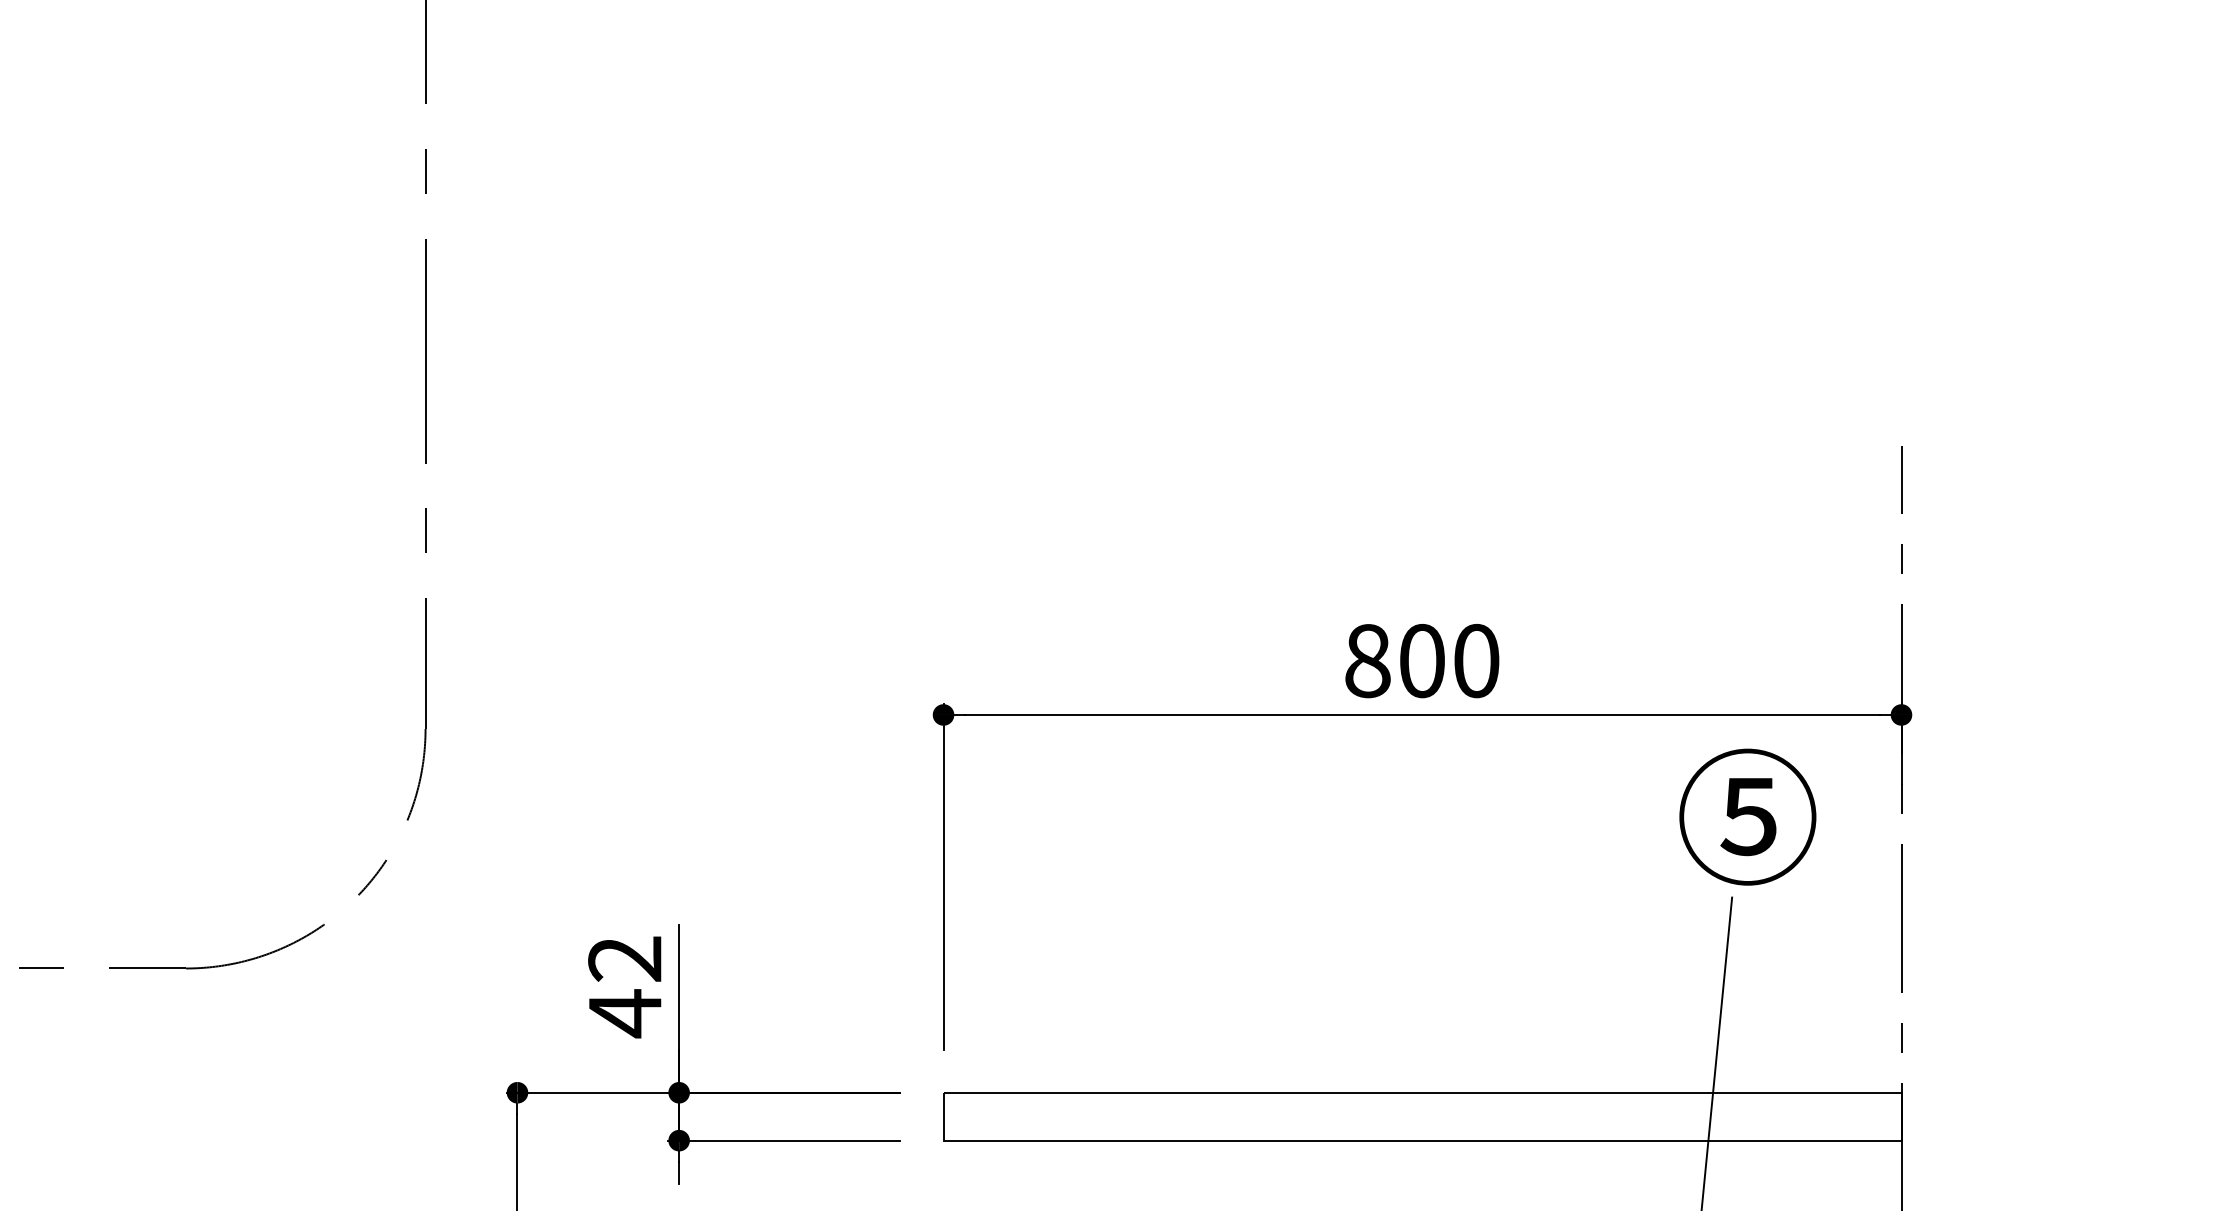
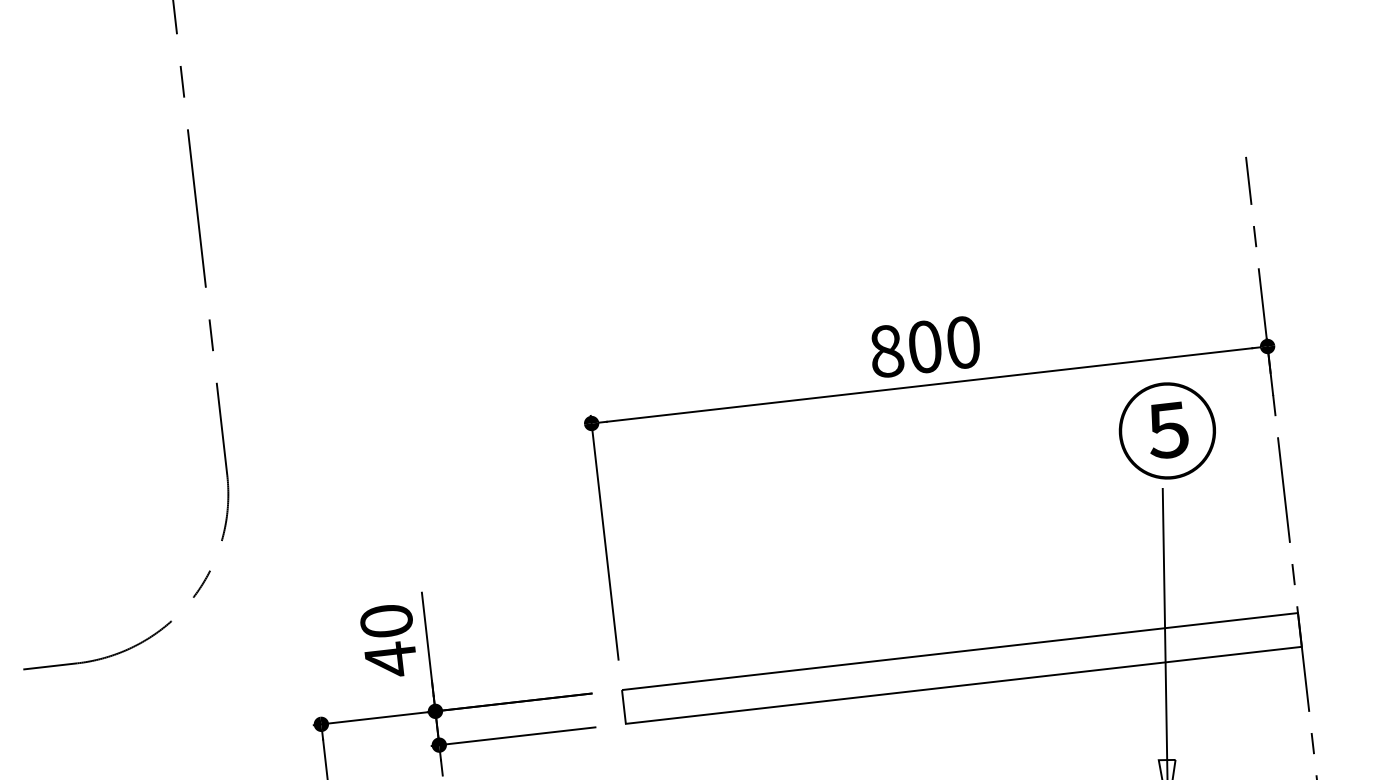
text: (625, 958) -> (386, 620), 42 -> 40

